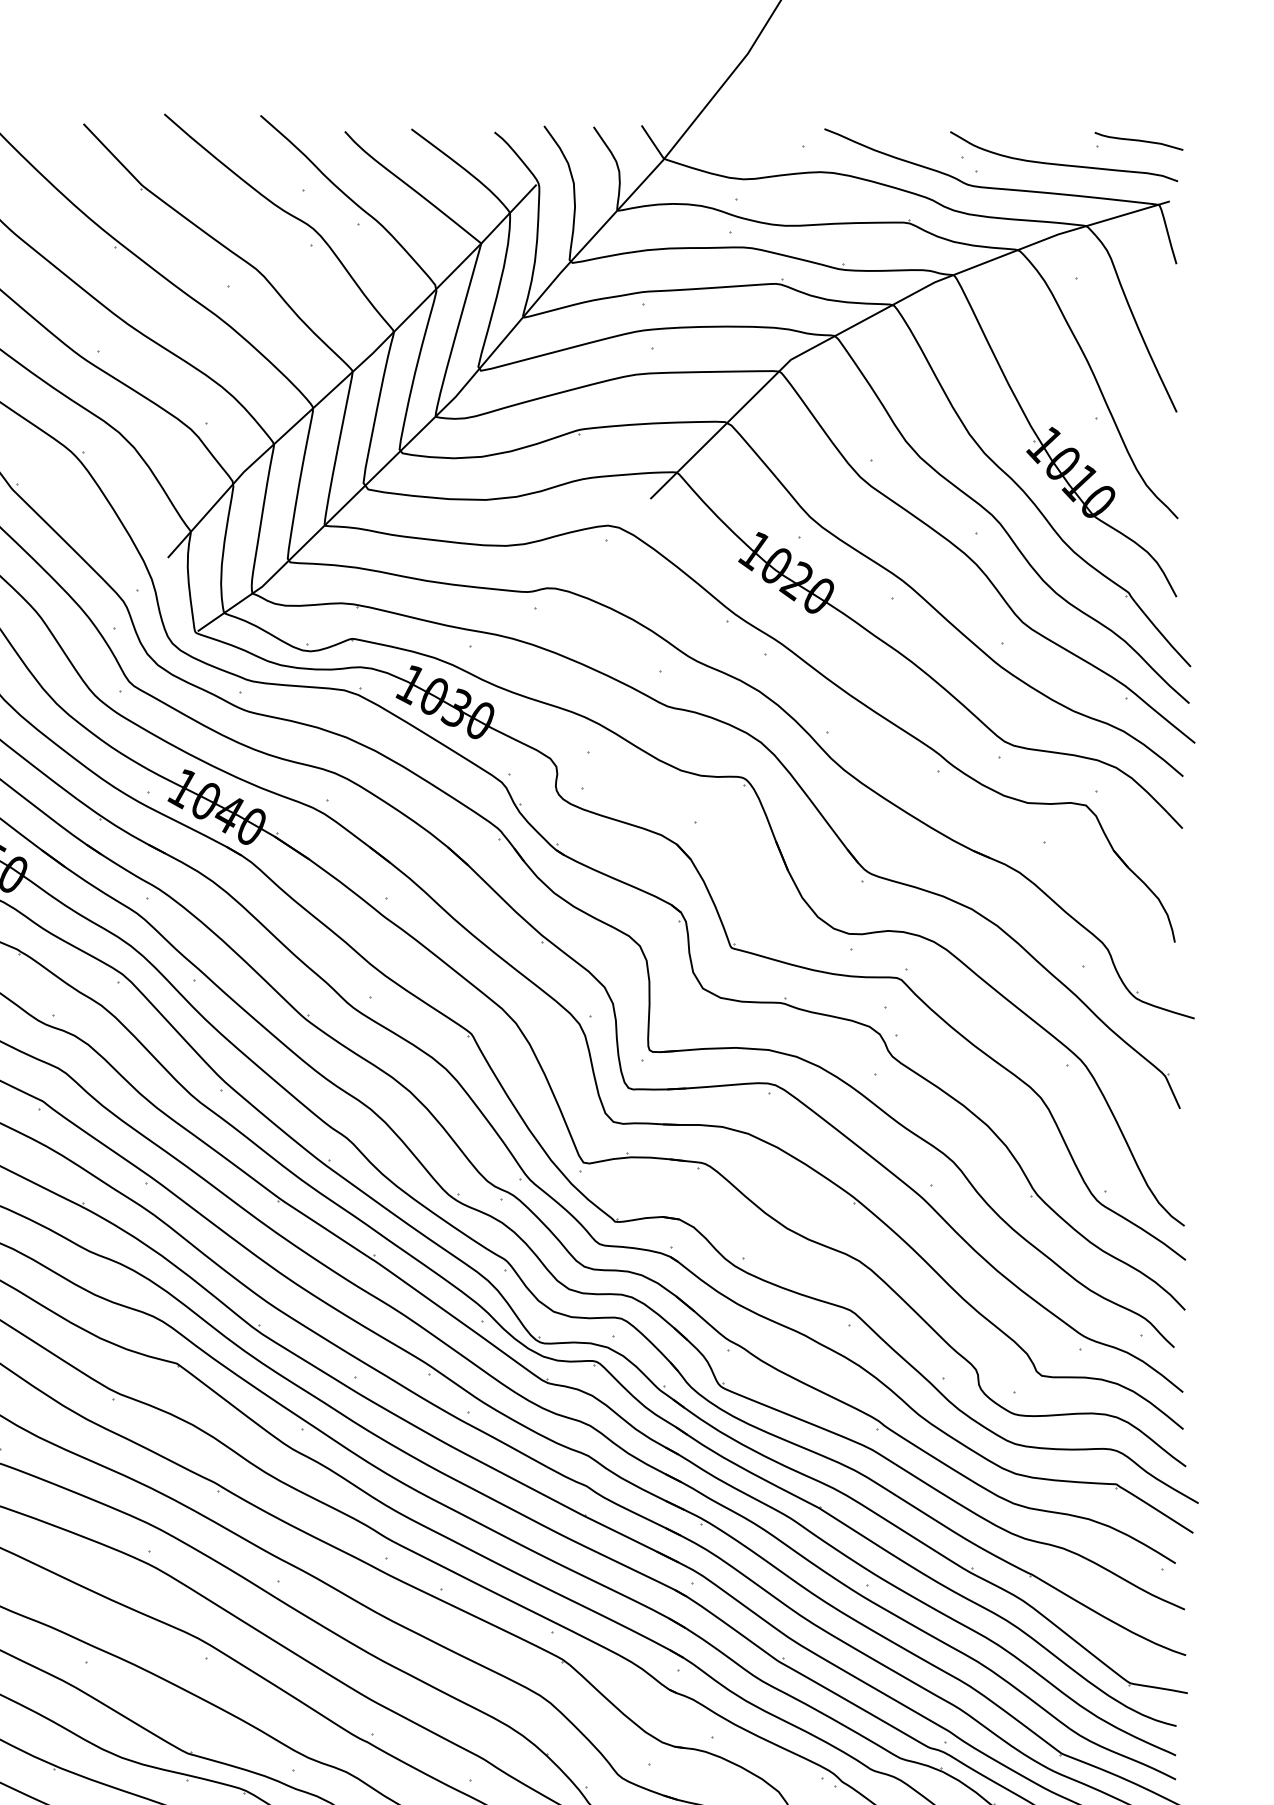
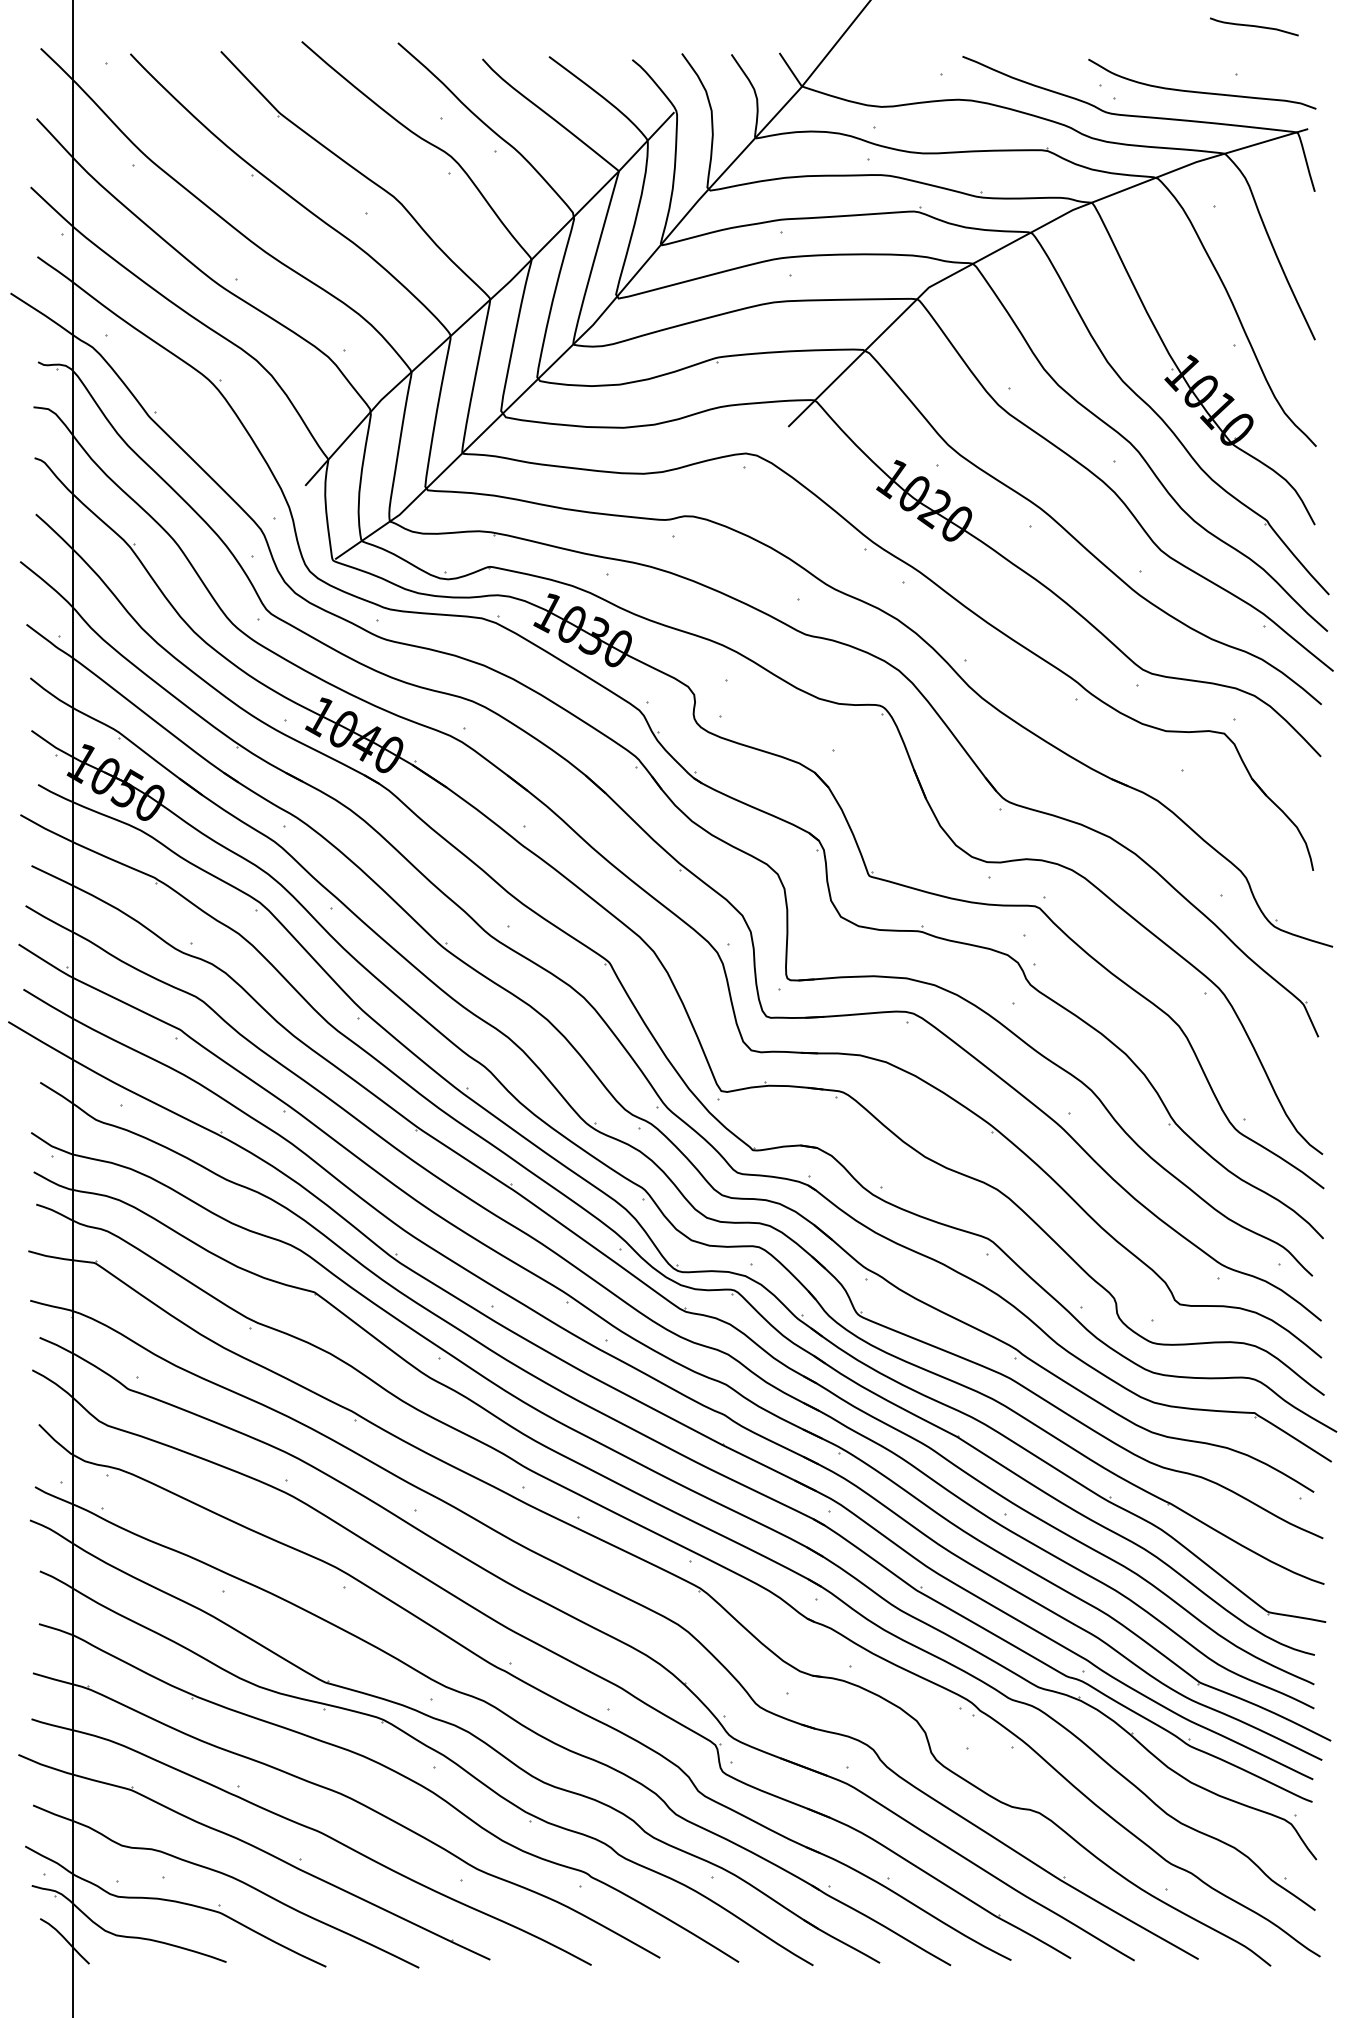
curve: (1139, 140) -> (1254, 26), moved

